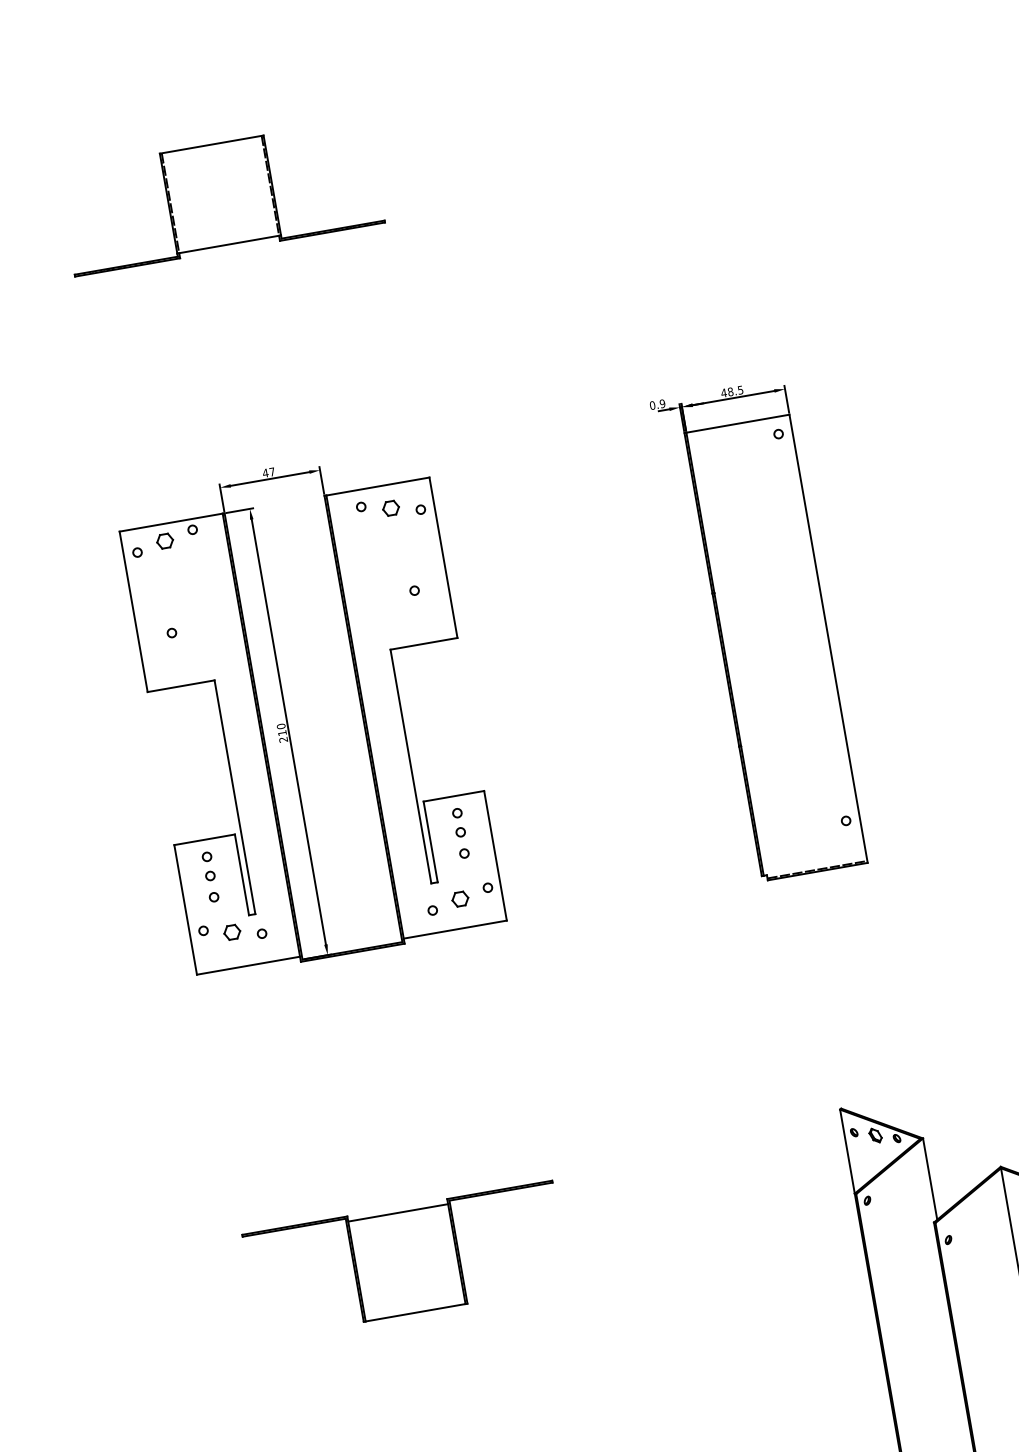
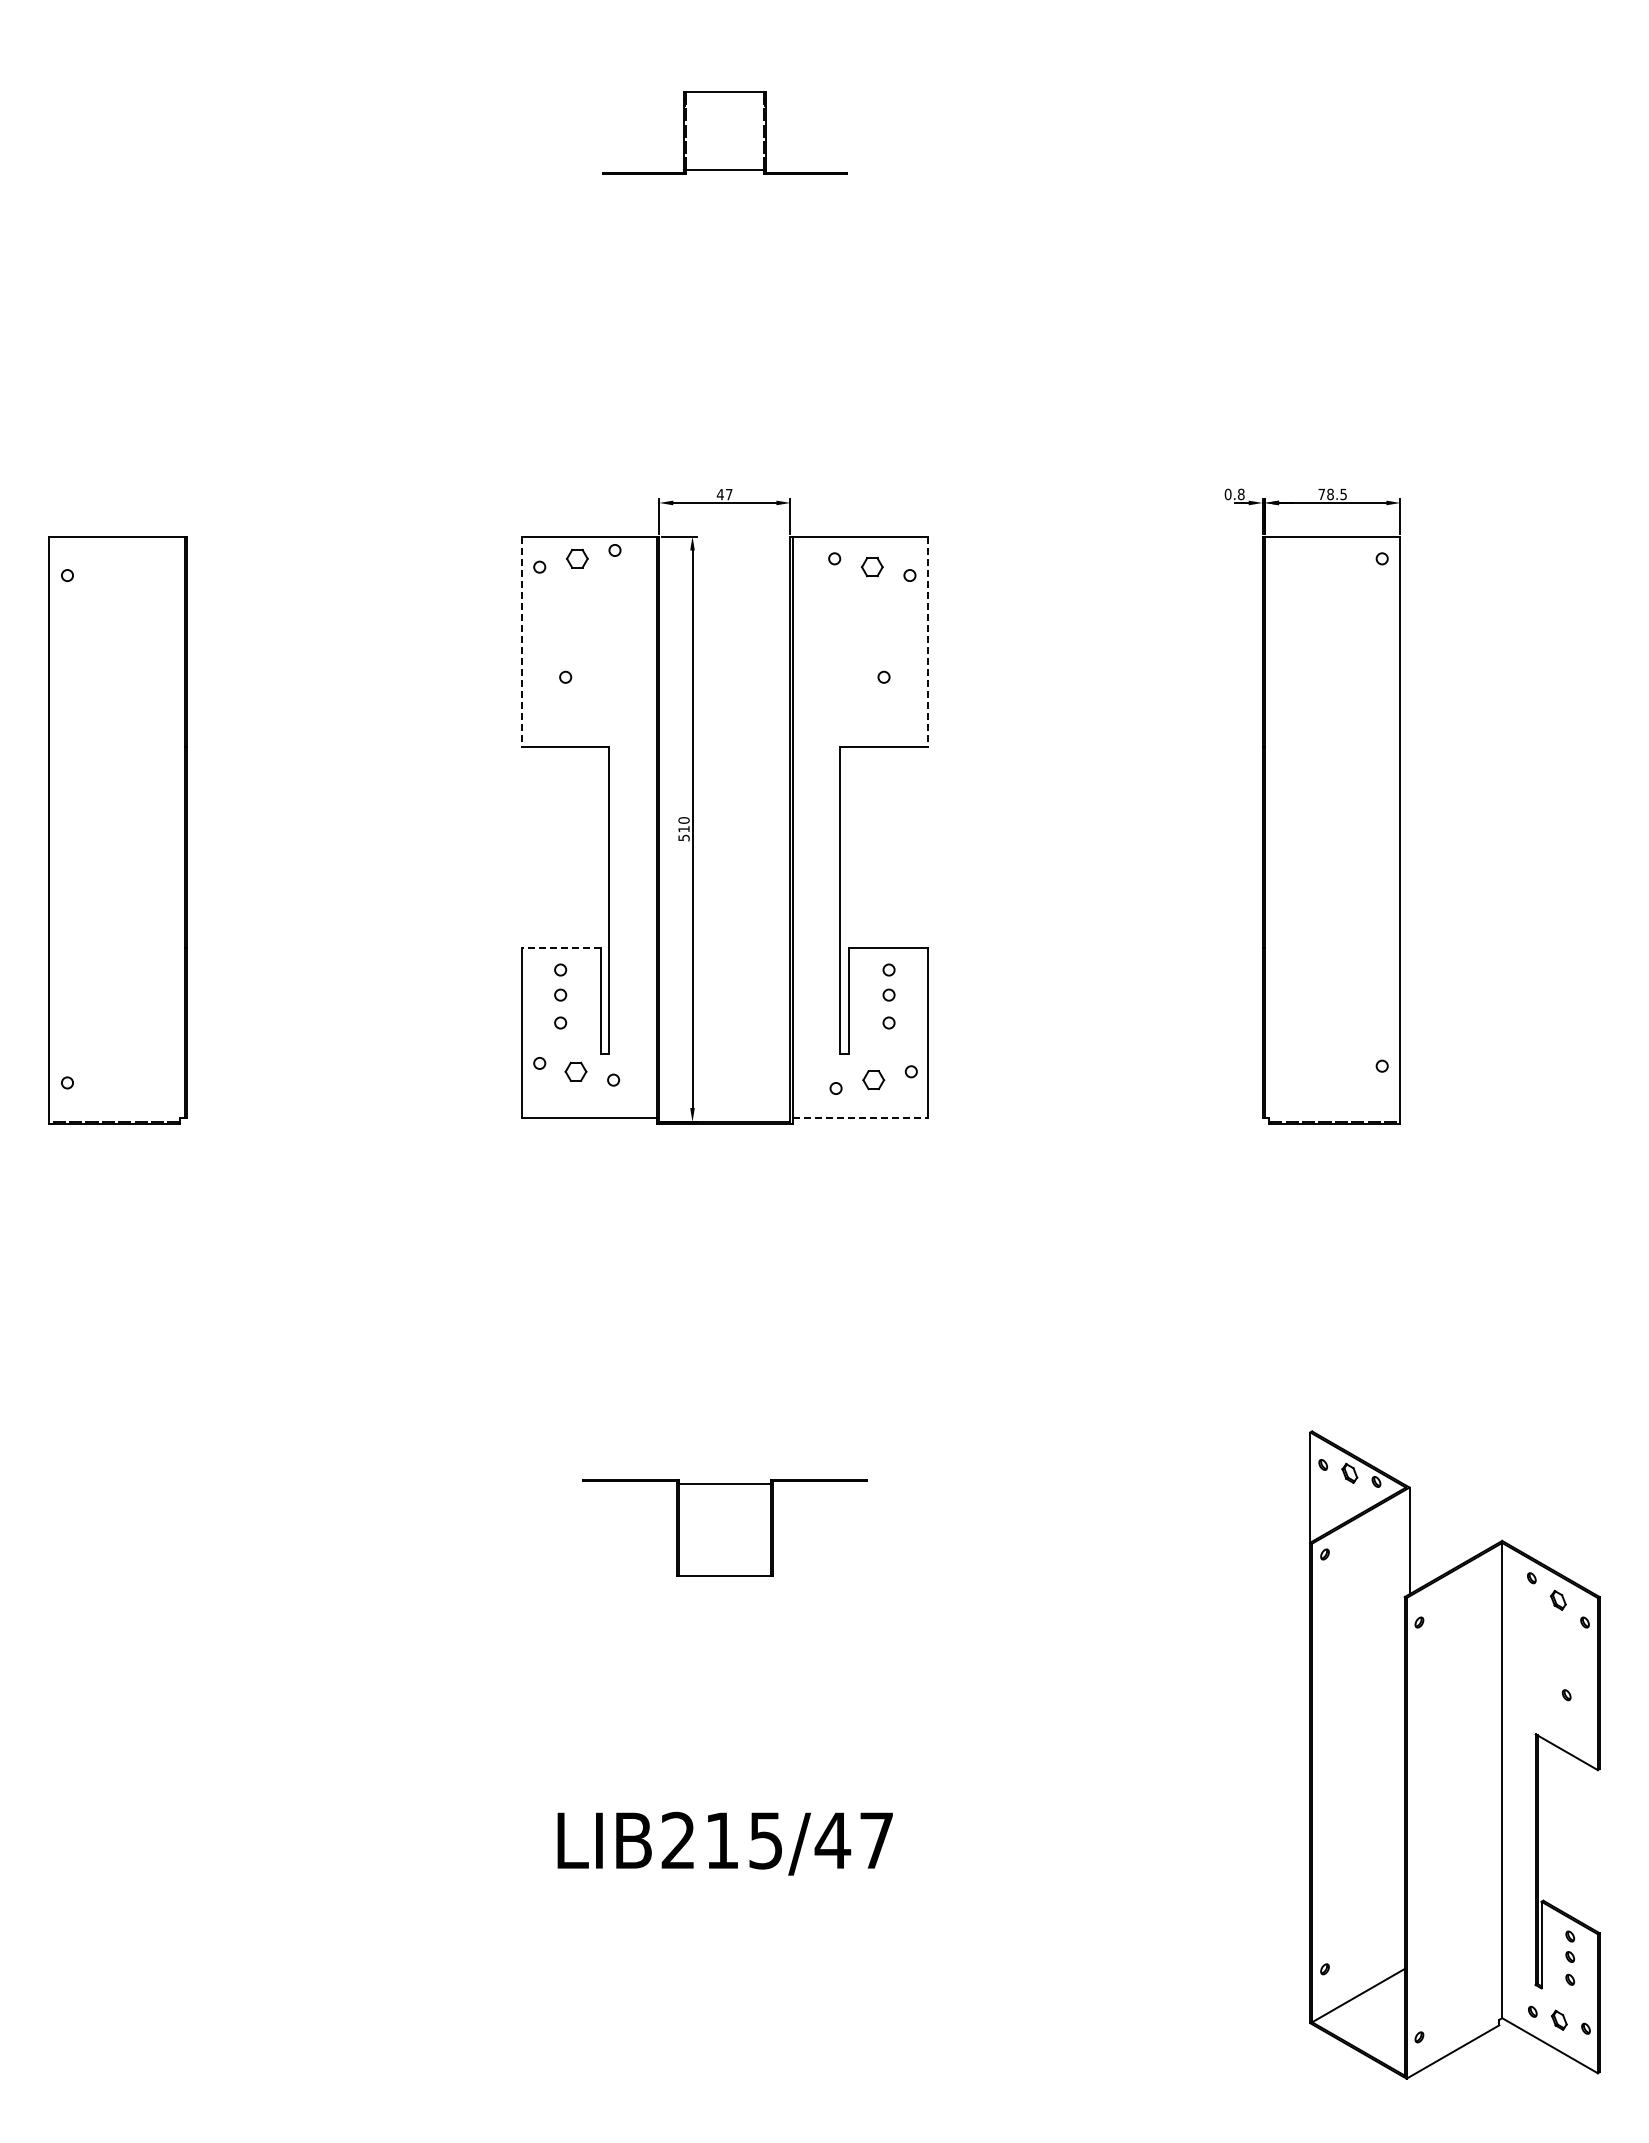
part: (220, 196) -> (724, 132), size x0.6
text: (723, 392) -> (1321, 493), 48.5 -> 78.5
text: (662, 403) -> (1240, 494), 0.9 -> 0.8
line: (443, 558) -> (928, 642), solid -> dashed
line: (133, 612) -> (521, 642), solid -> dashed
text: (283, 739) -> (683, 837), 210 -> 510
line: (204, 839) -> (561, 947), solid -> dashed
line: (455, 929) -> (860, 1117), solid -> dashed
part: (406, 1260) -> (724, 1527), size x0.7

